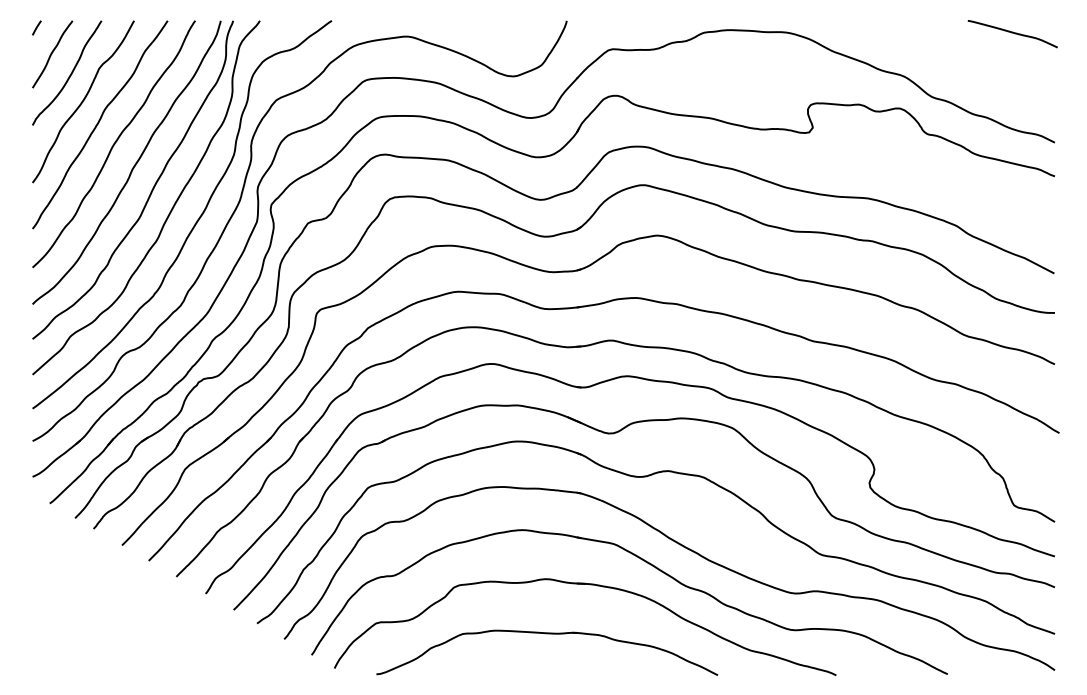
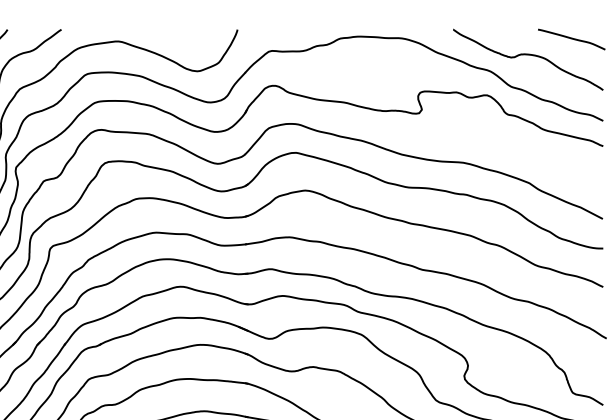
curve: (955, 55) -> (528, 55), added

